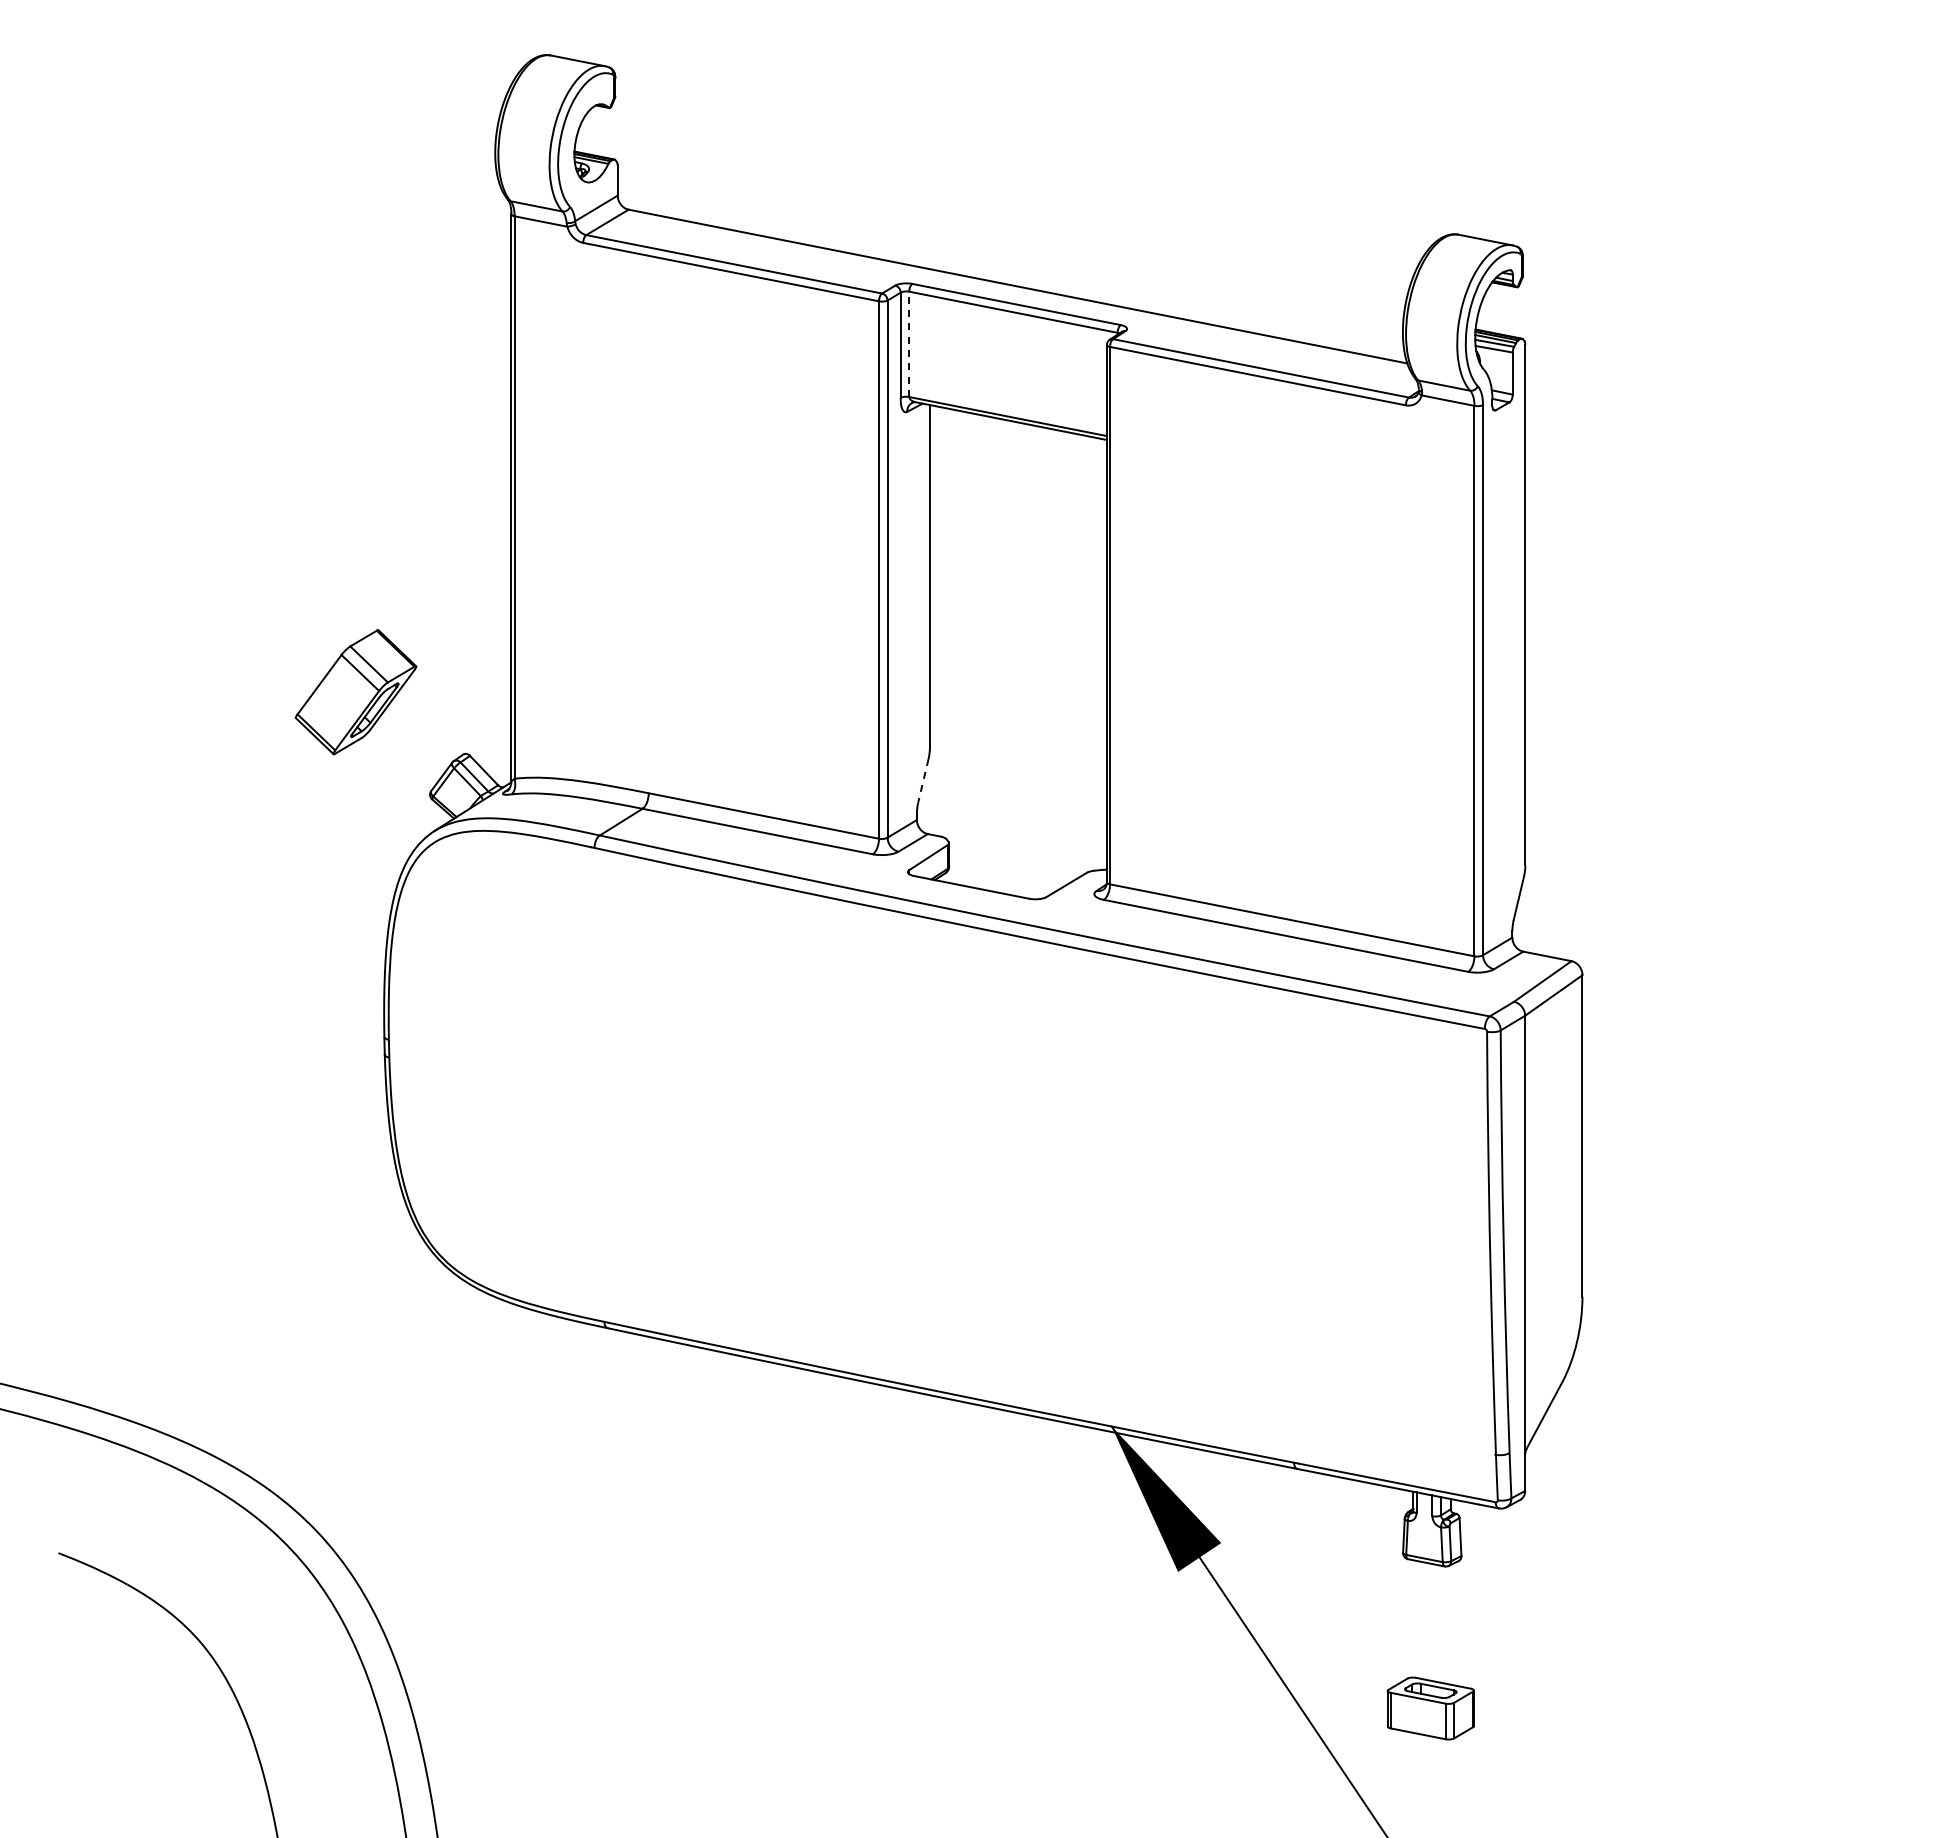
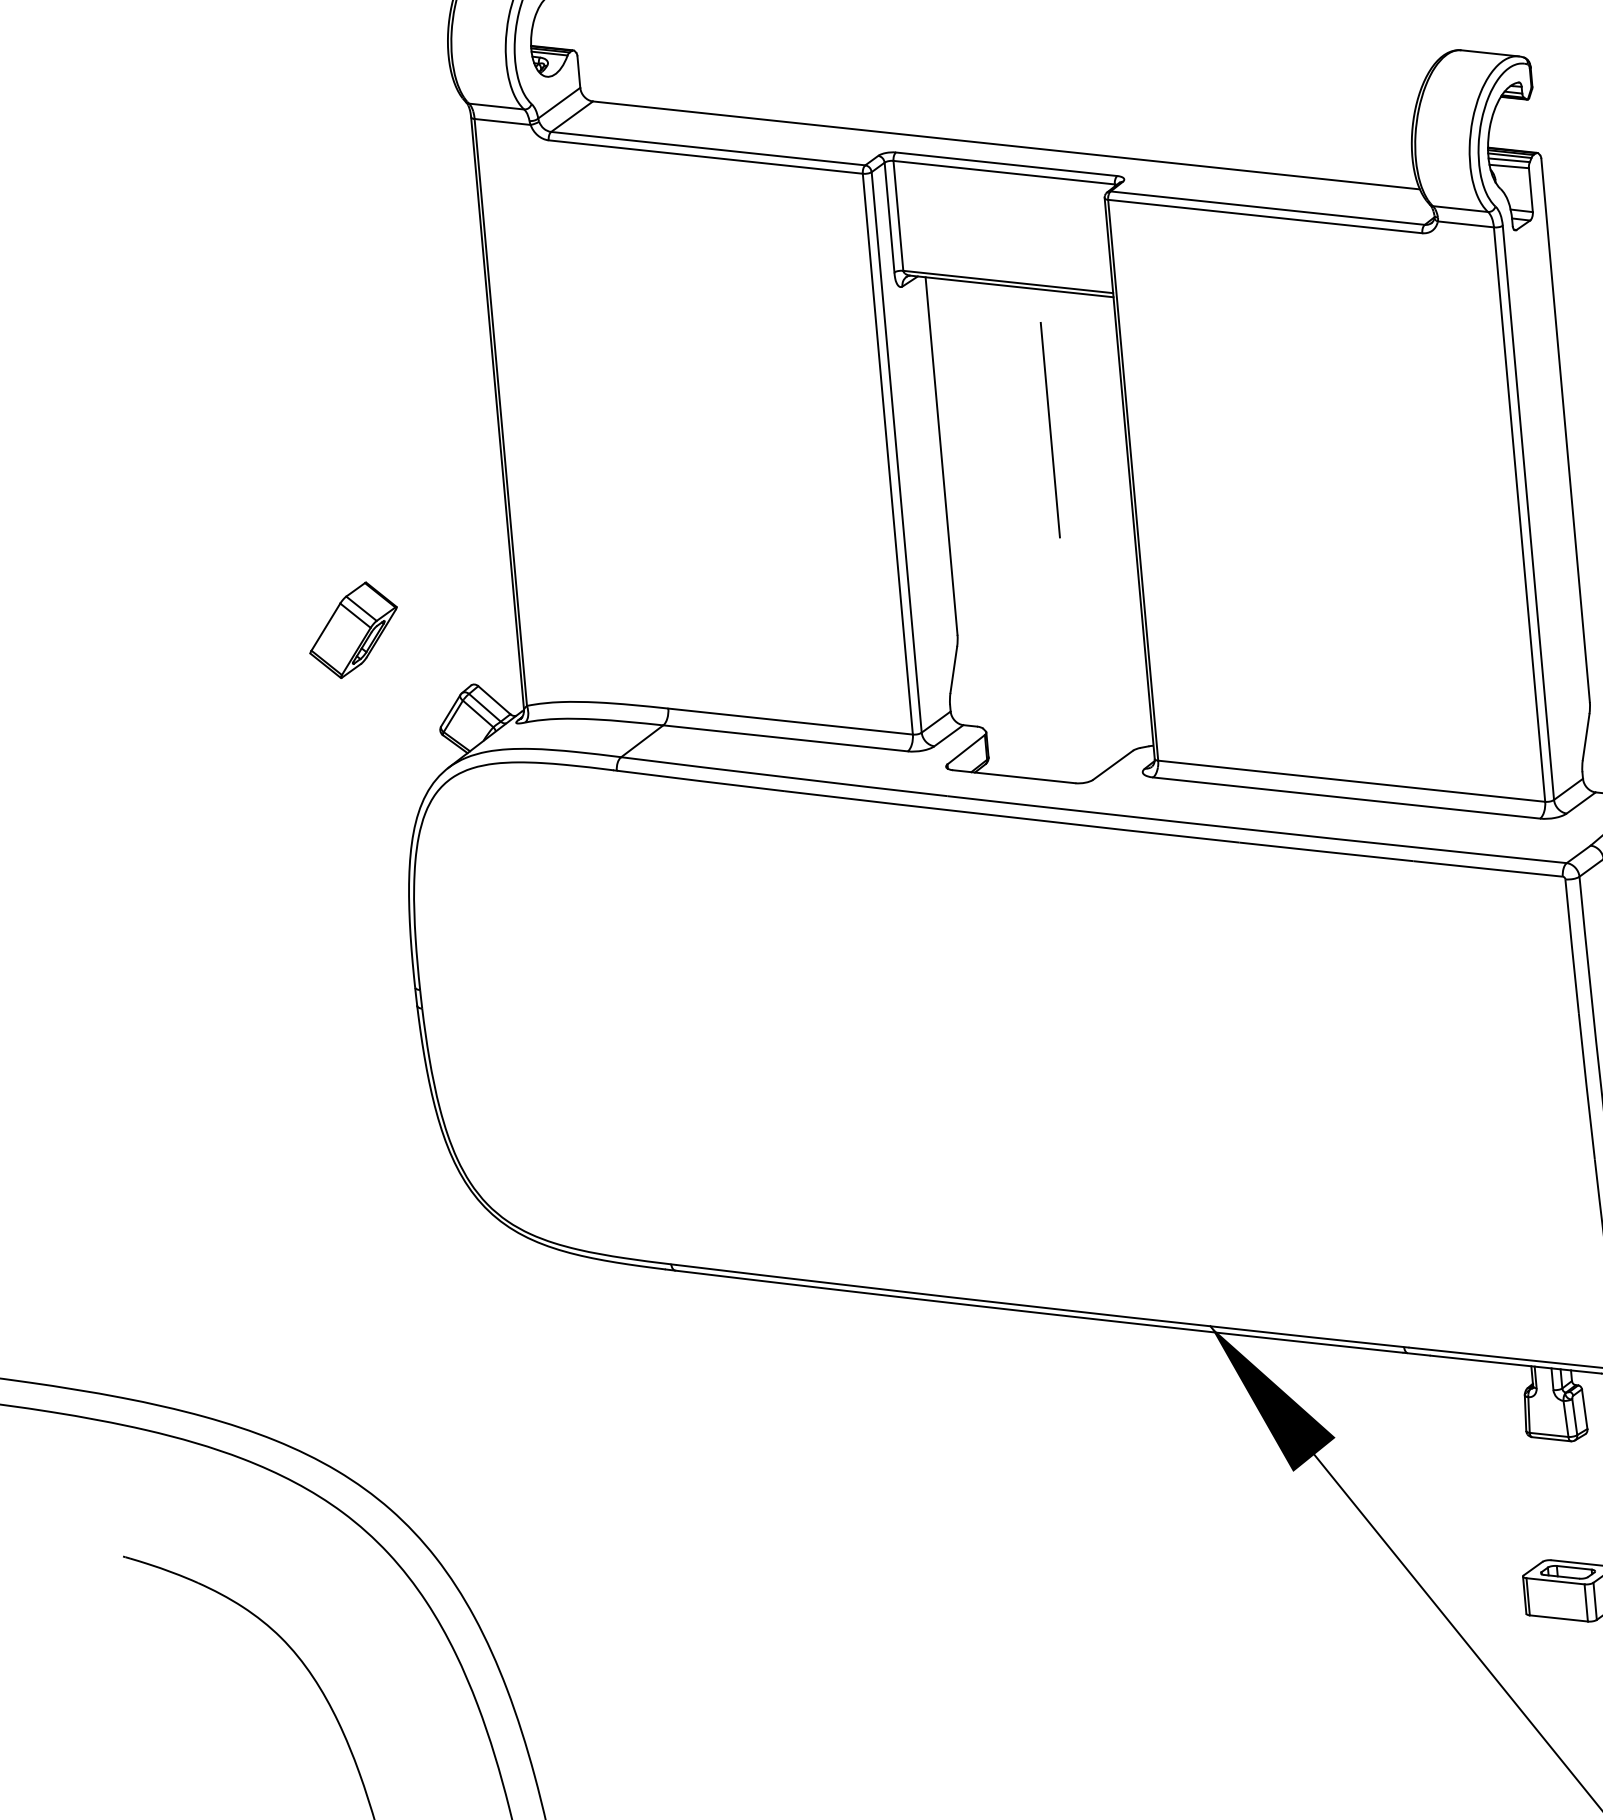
line: (909, 344) -> (898, 215), dashed -> solid
line: (1035, 560) -> (1050, 429), added
part: (356, 691) -> (353, 629), size x0.71
line: (923, 781) -> (953, 670), dashed -> solid

